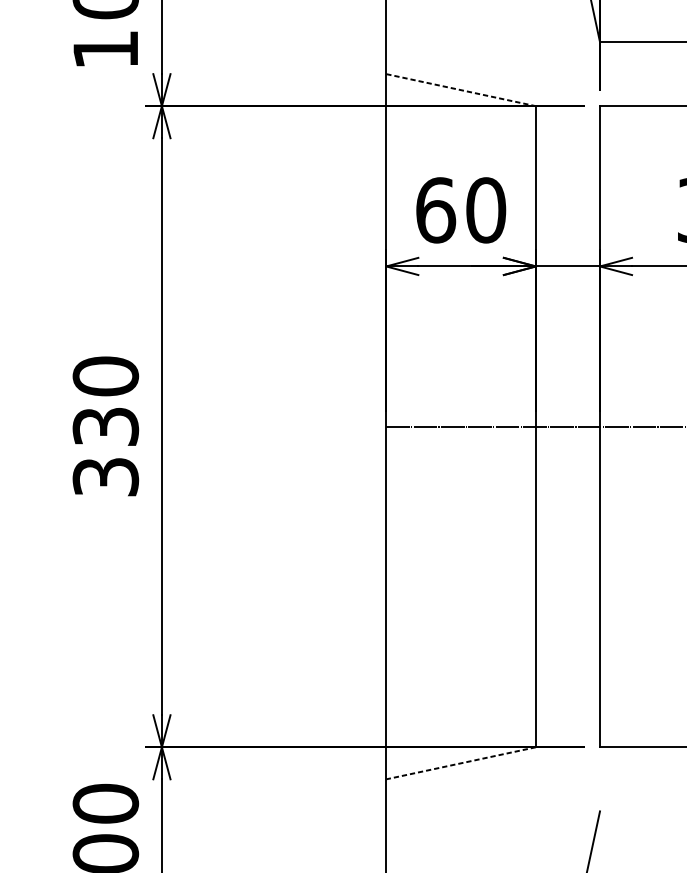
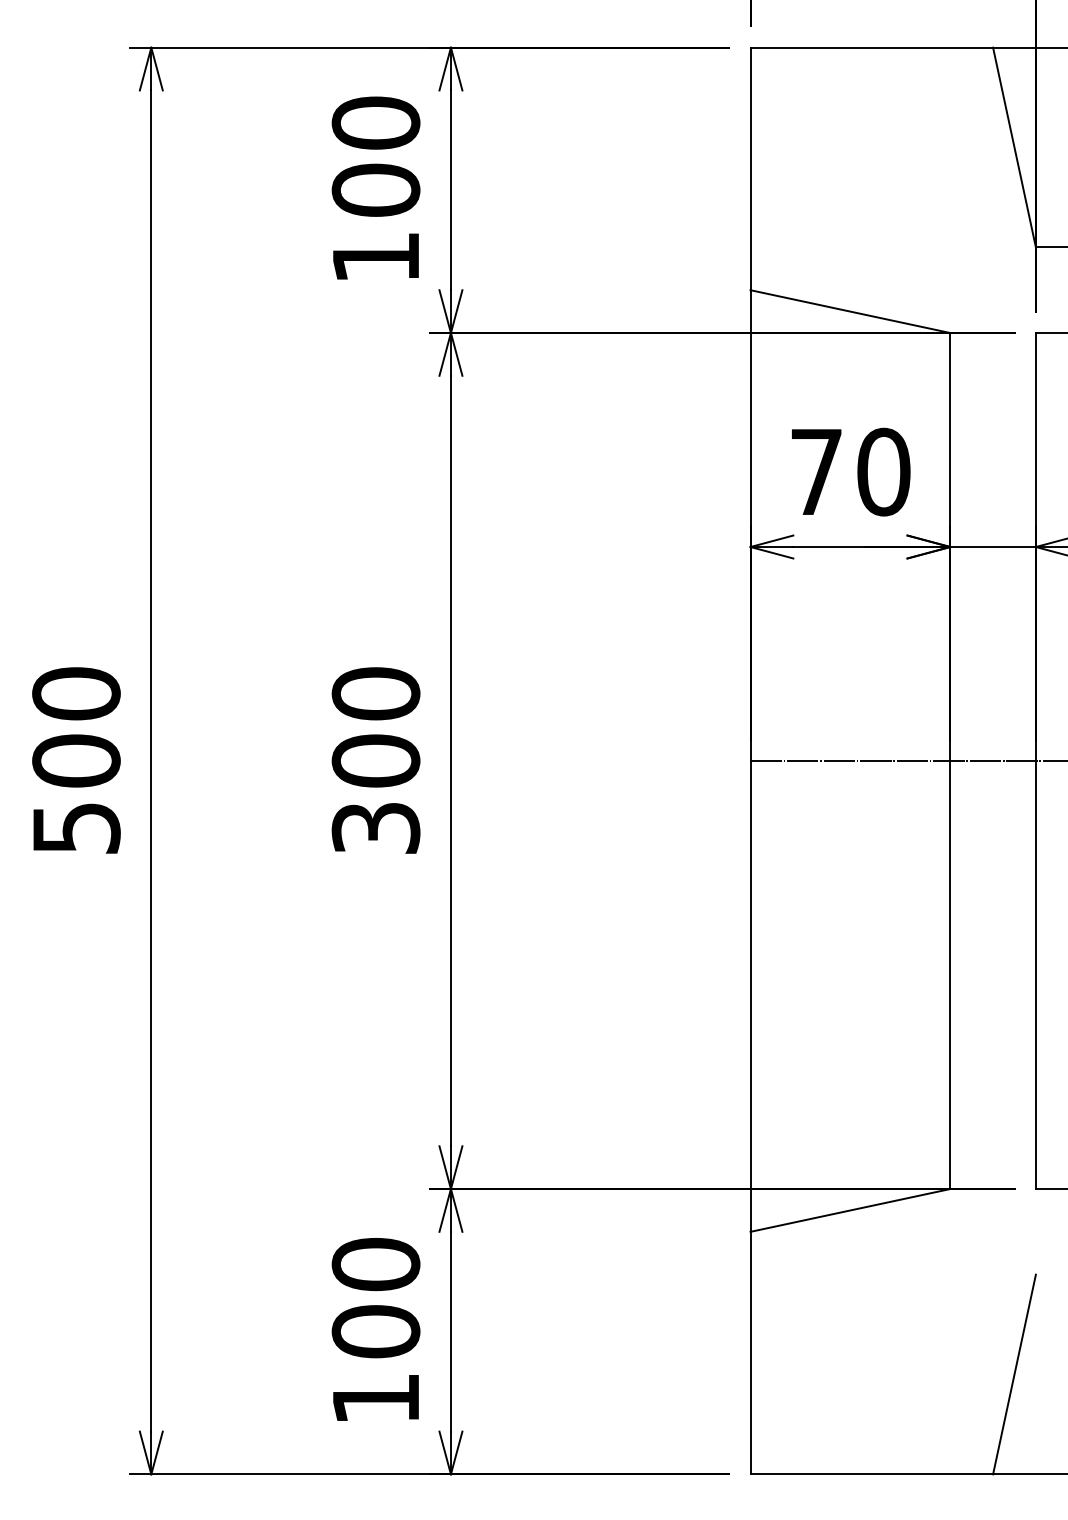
line: (461, 90) -> (850, 311), dashed -> solid
text: (435, 209) -> (816, 471), 60 -> 70
text: (105, 426) -> (375, 760), 330 -> 300
line: (460, 763) -> (849, 1210), dashed -> solid

